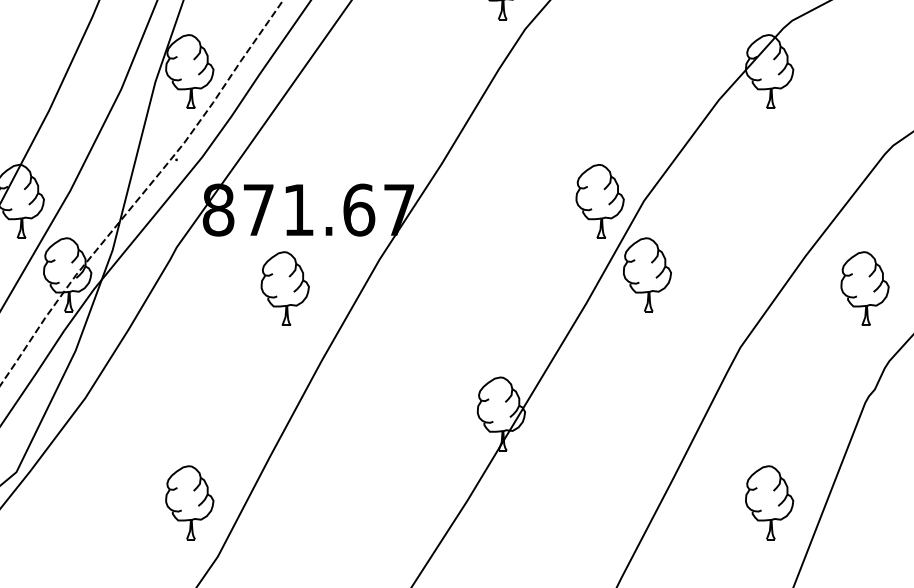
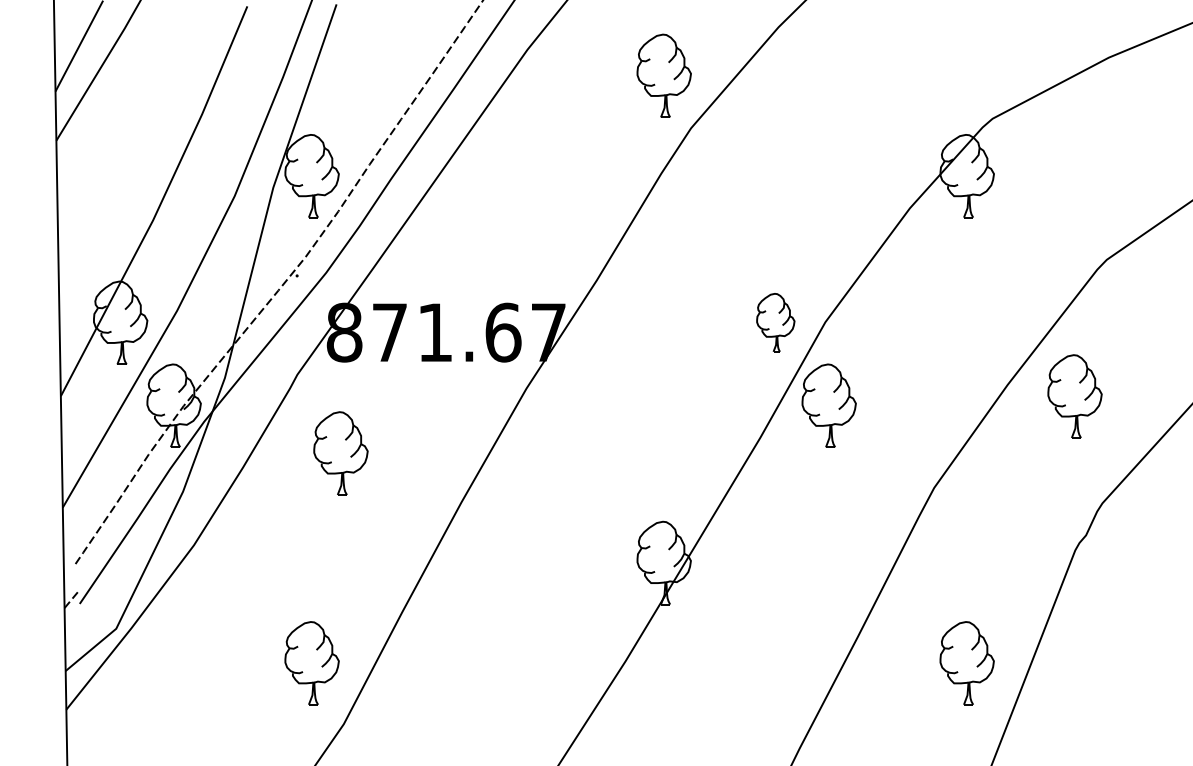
part: (599, 201) -> (775, 322), size x0.7
part: (284, 288) -> (340, 453), moved
part: (864, 288) -> (1074, 396), moved

